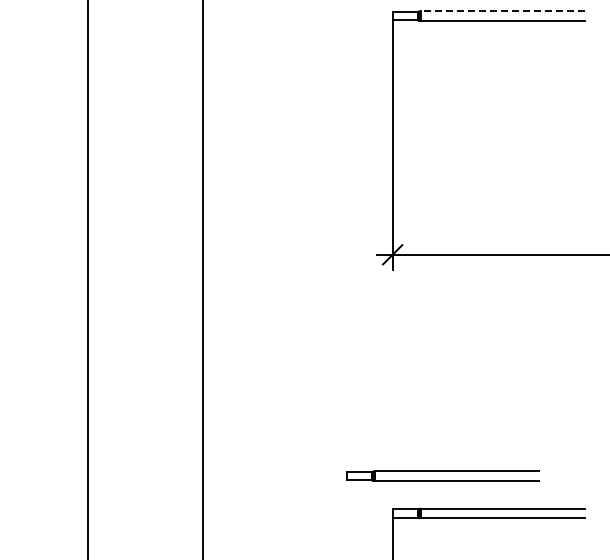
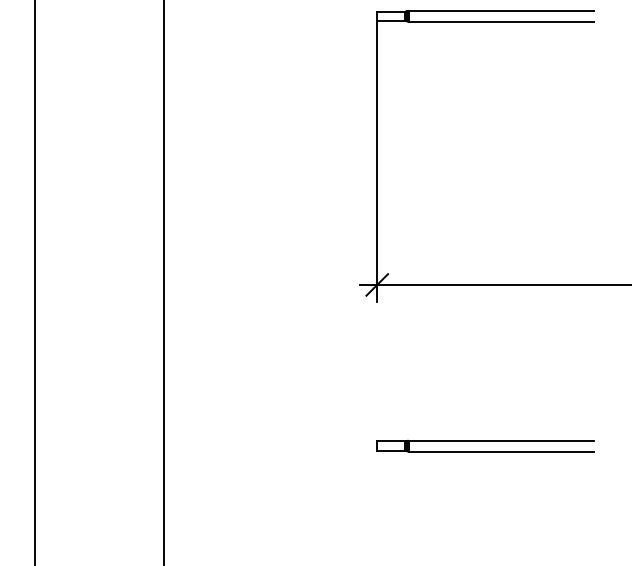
line: (502, 11) -> (500, 11), dashed -> solid
part: (442, 475) -> (485, 445), moved

